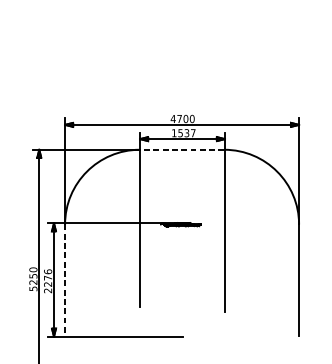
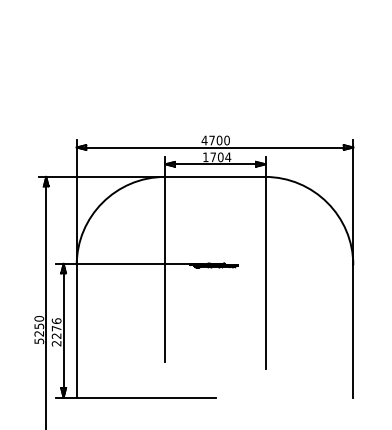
text: (186, 133) -> (220, 157), 1537 -> 1704
line: (181, 149) -> (214, 176), dashed -> solid
line: (64, 280) -> (76, 331), dashed -> solid

